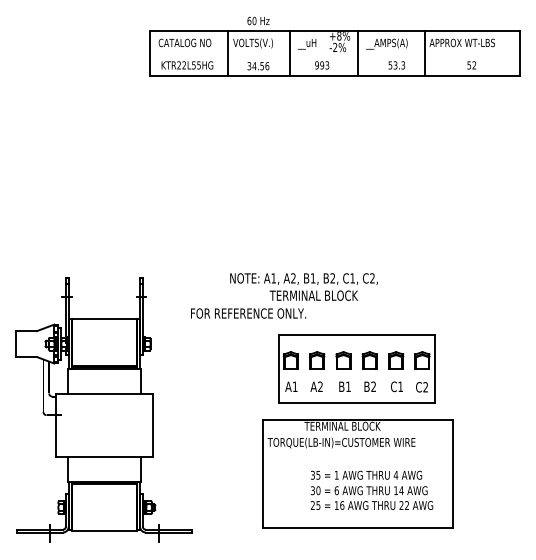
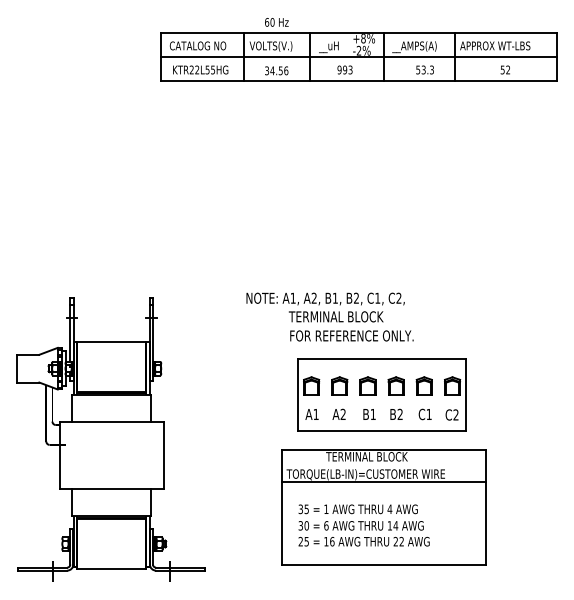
line: (334, 53) -> (358, 57), added
text: (248, 313) -> (351, 335), moved
line: (358, 449) -> (383, 481), added
text: (371, 489) -> (363, 524), moved

